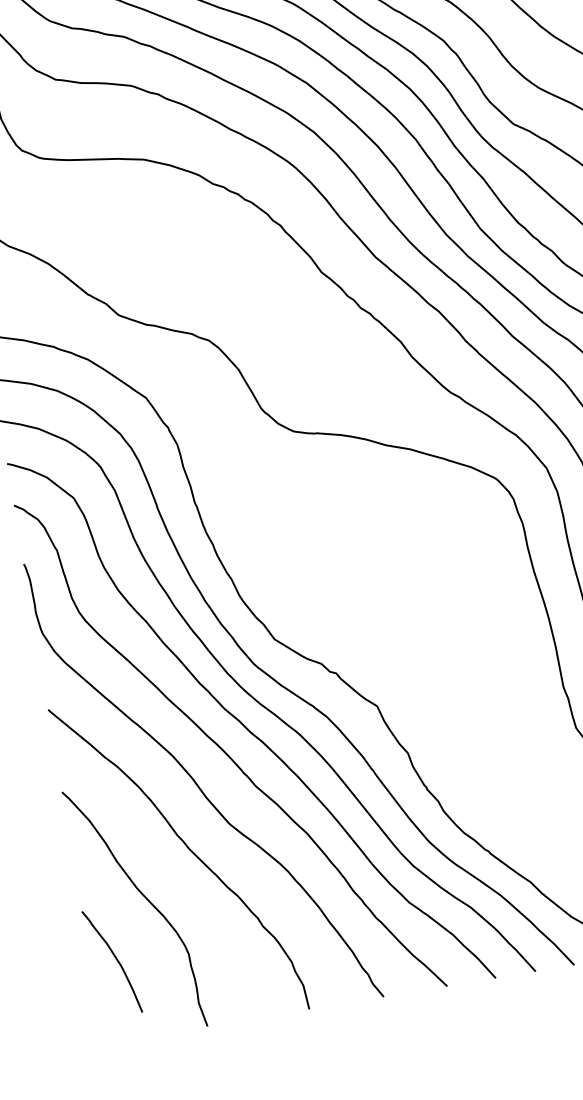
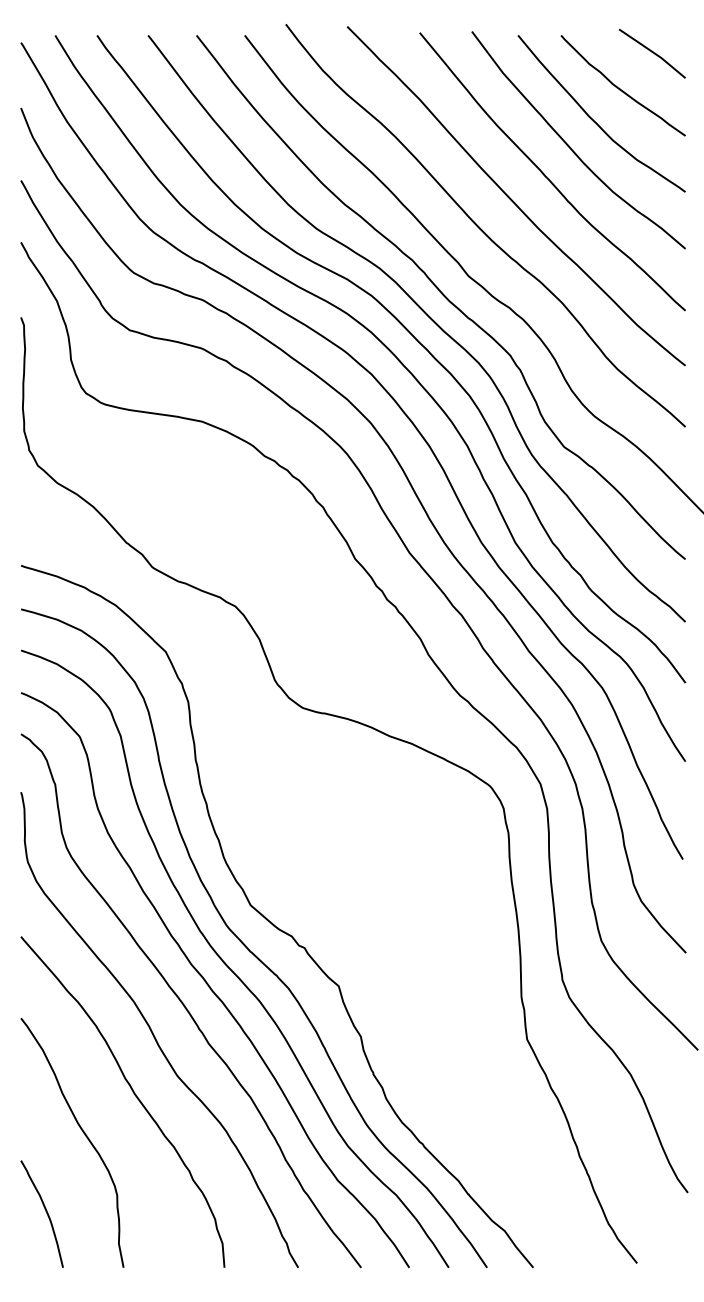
curve: (115, 958) -> (45, 1211), moved

